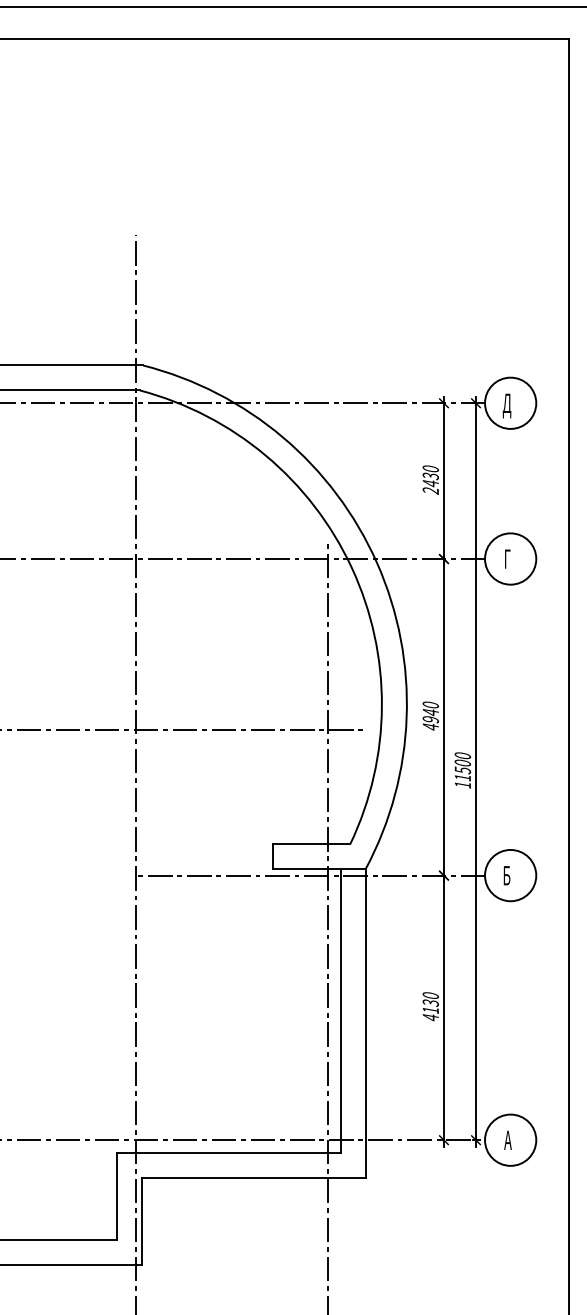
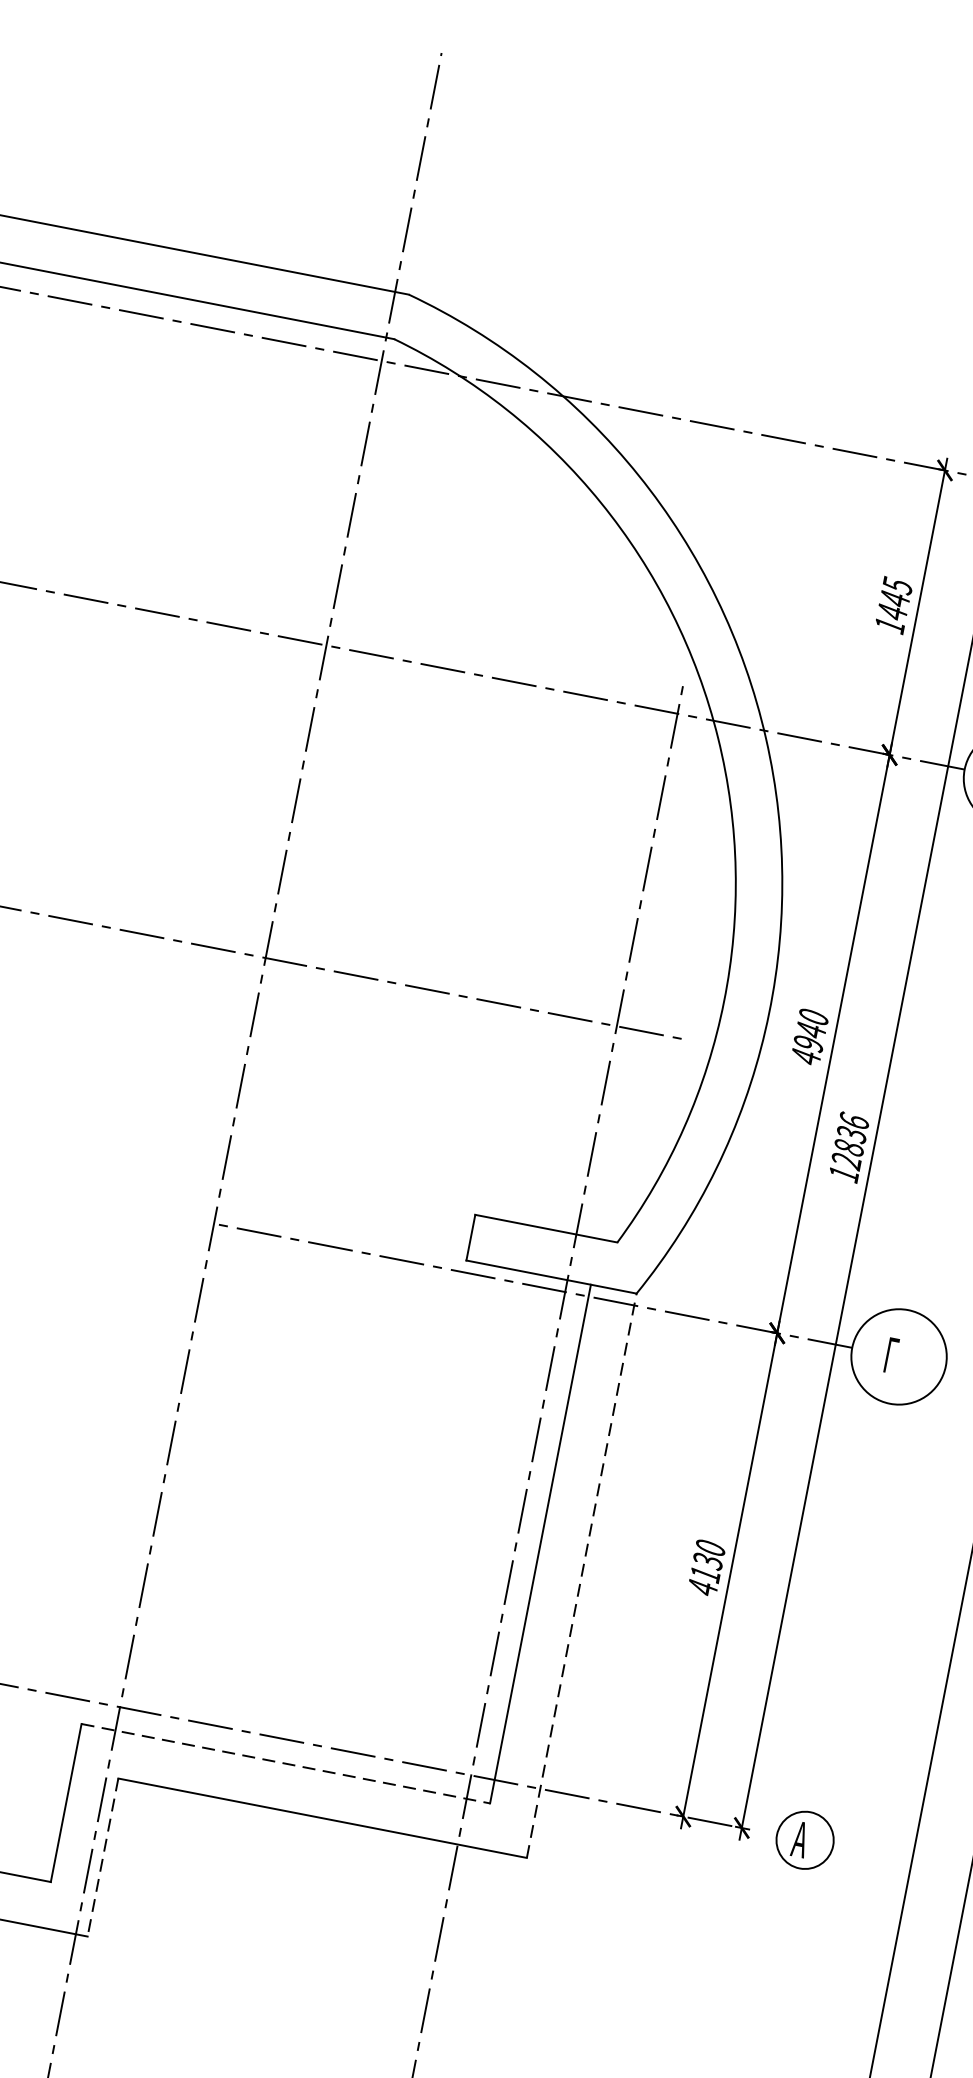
text: (430, 479) -> (893, 604), 2430 -> 1445
text: (462, 766) -> (849, 1140), 11500 -> 12836
text: (507, 875) -> (893, 1355), Б -> Г
line: (365, 1023) -> (581, 1575), solid -> dashed
circle: (510, 1139) -> (805, 1838), size x0.6
line: (228, 1153) -> (284, 1764), solid -> dashed
line: (142, 1221) -> (103, 1858), solid -> dashed

